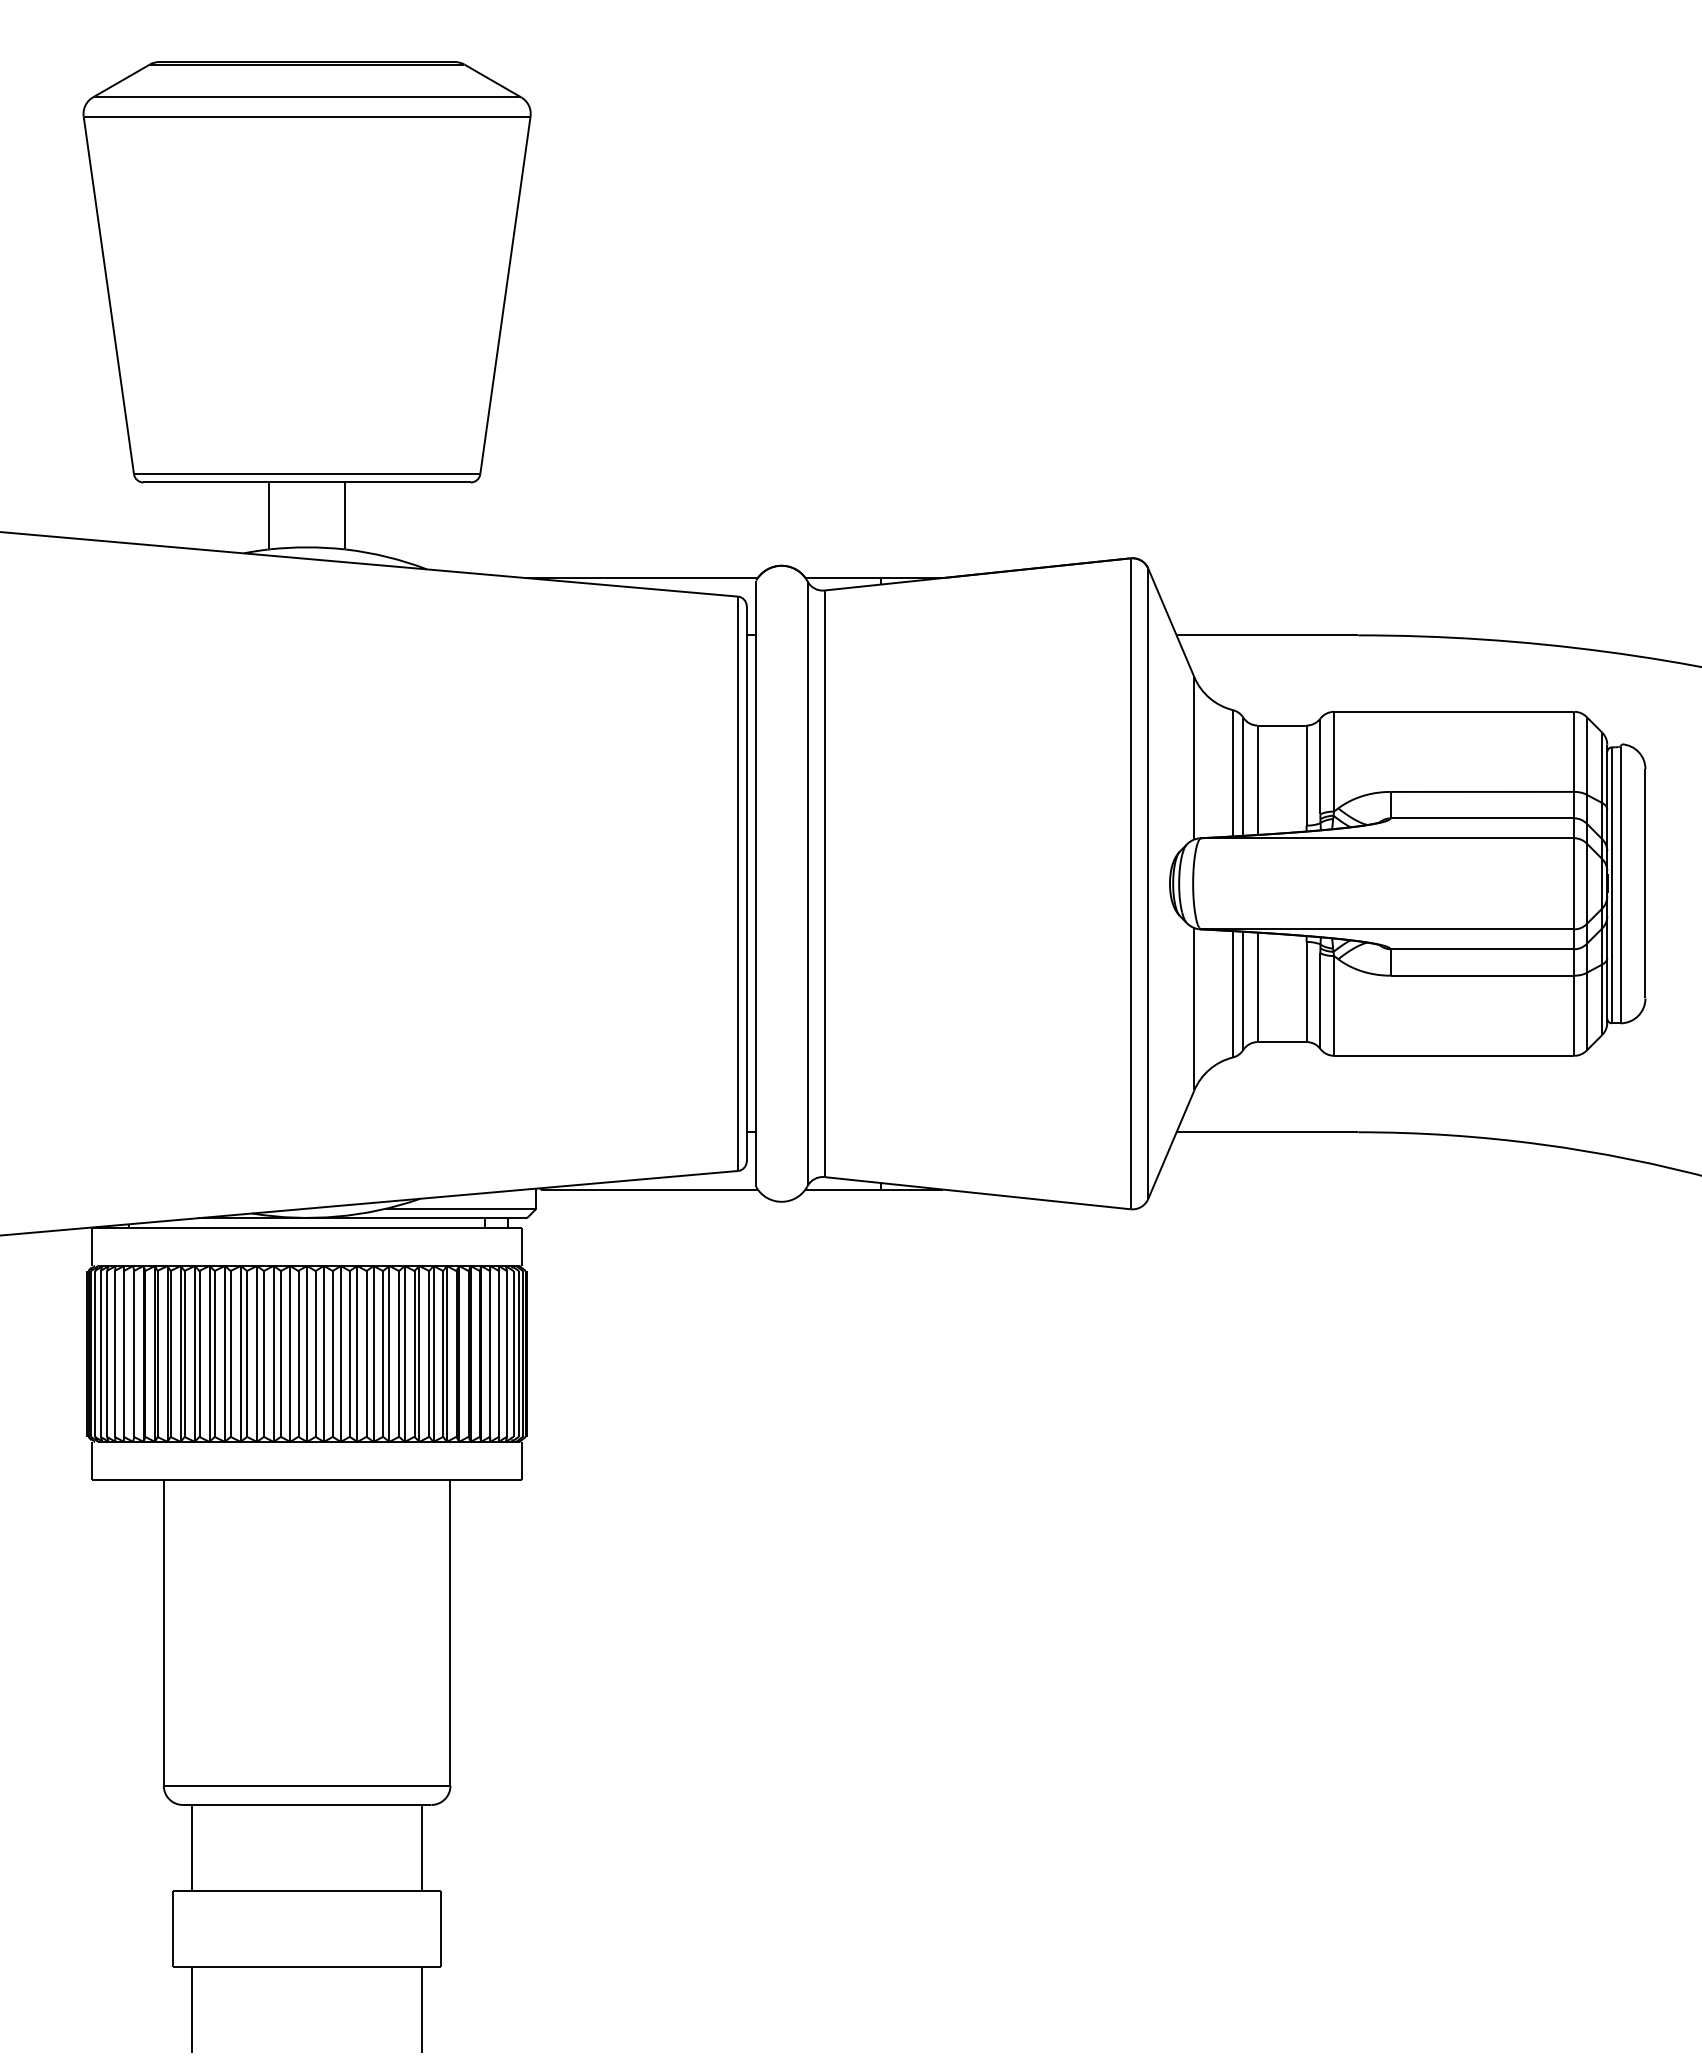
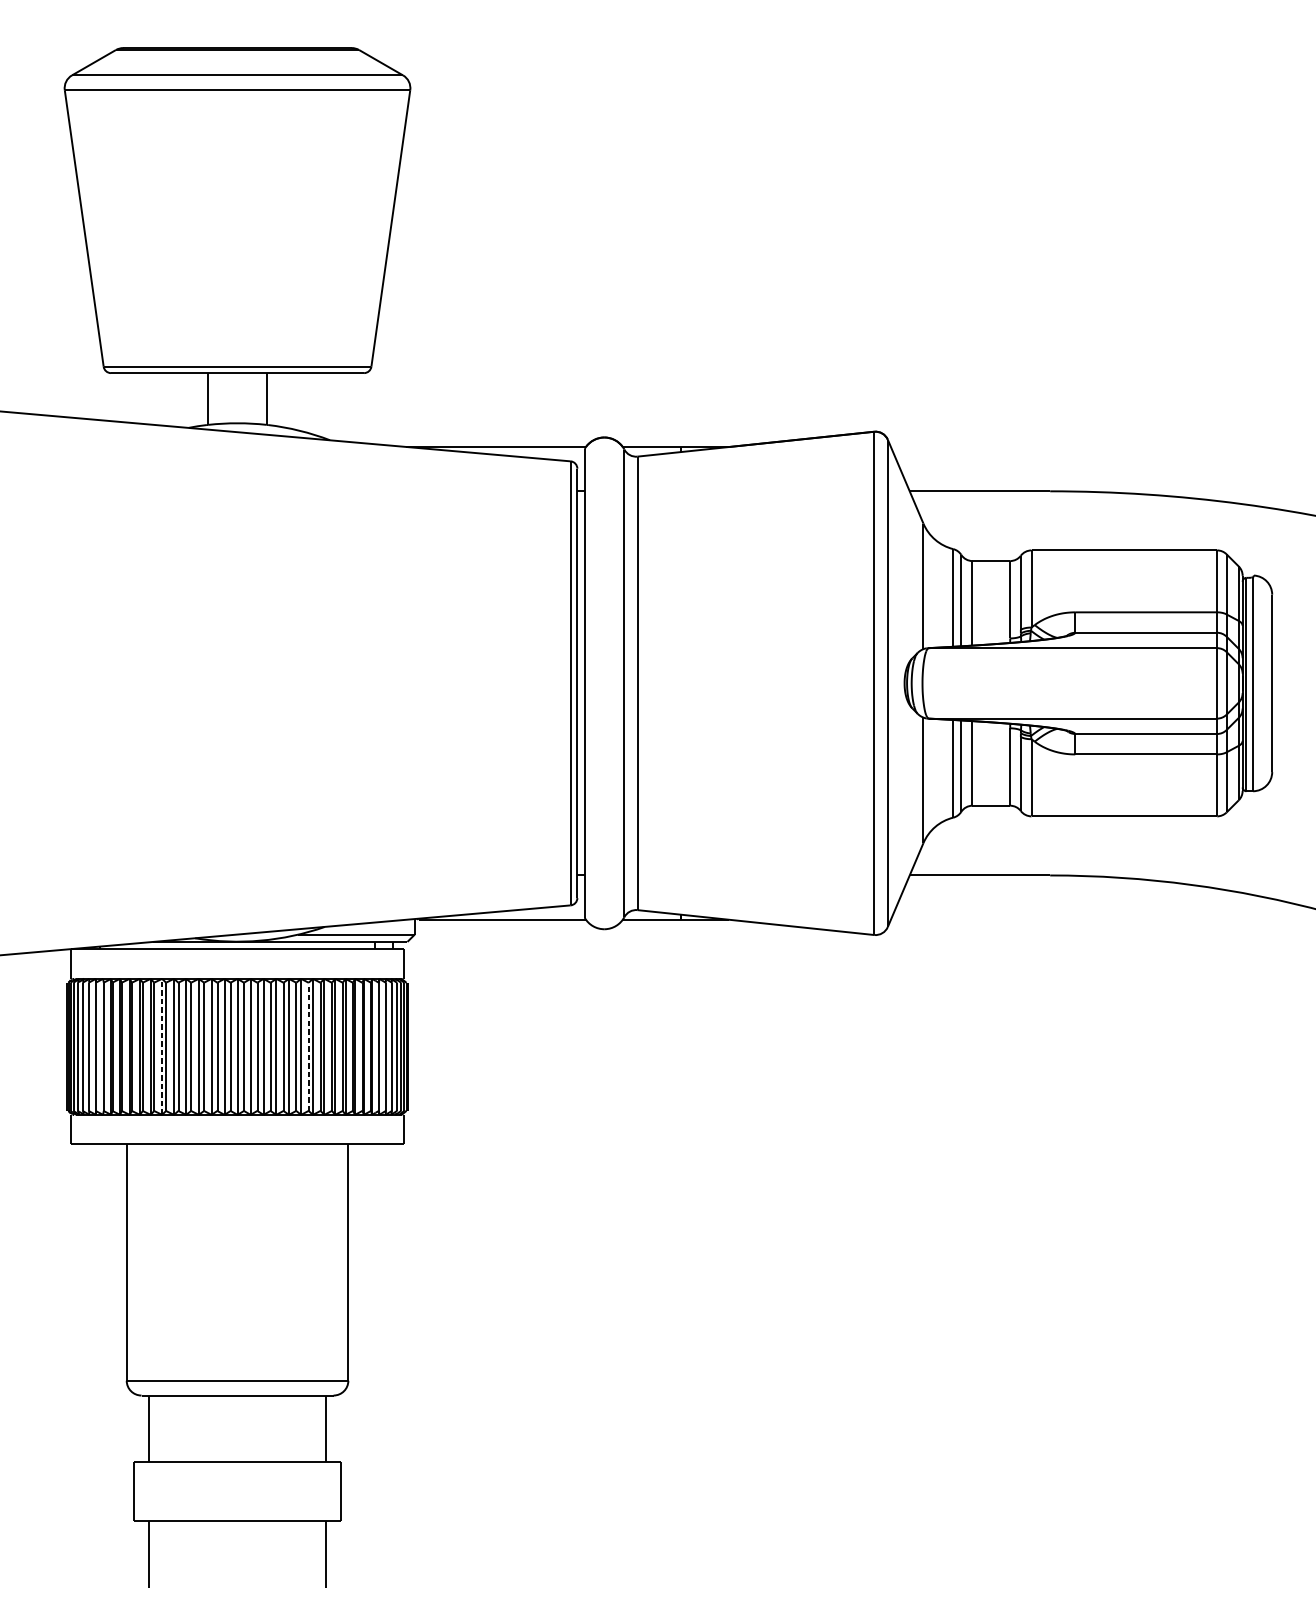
line: (209, 1353) -> (162, 1046), solid -> dashed
line: (399, 1353) -> (308, 1046), solid -> dashed

